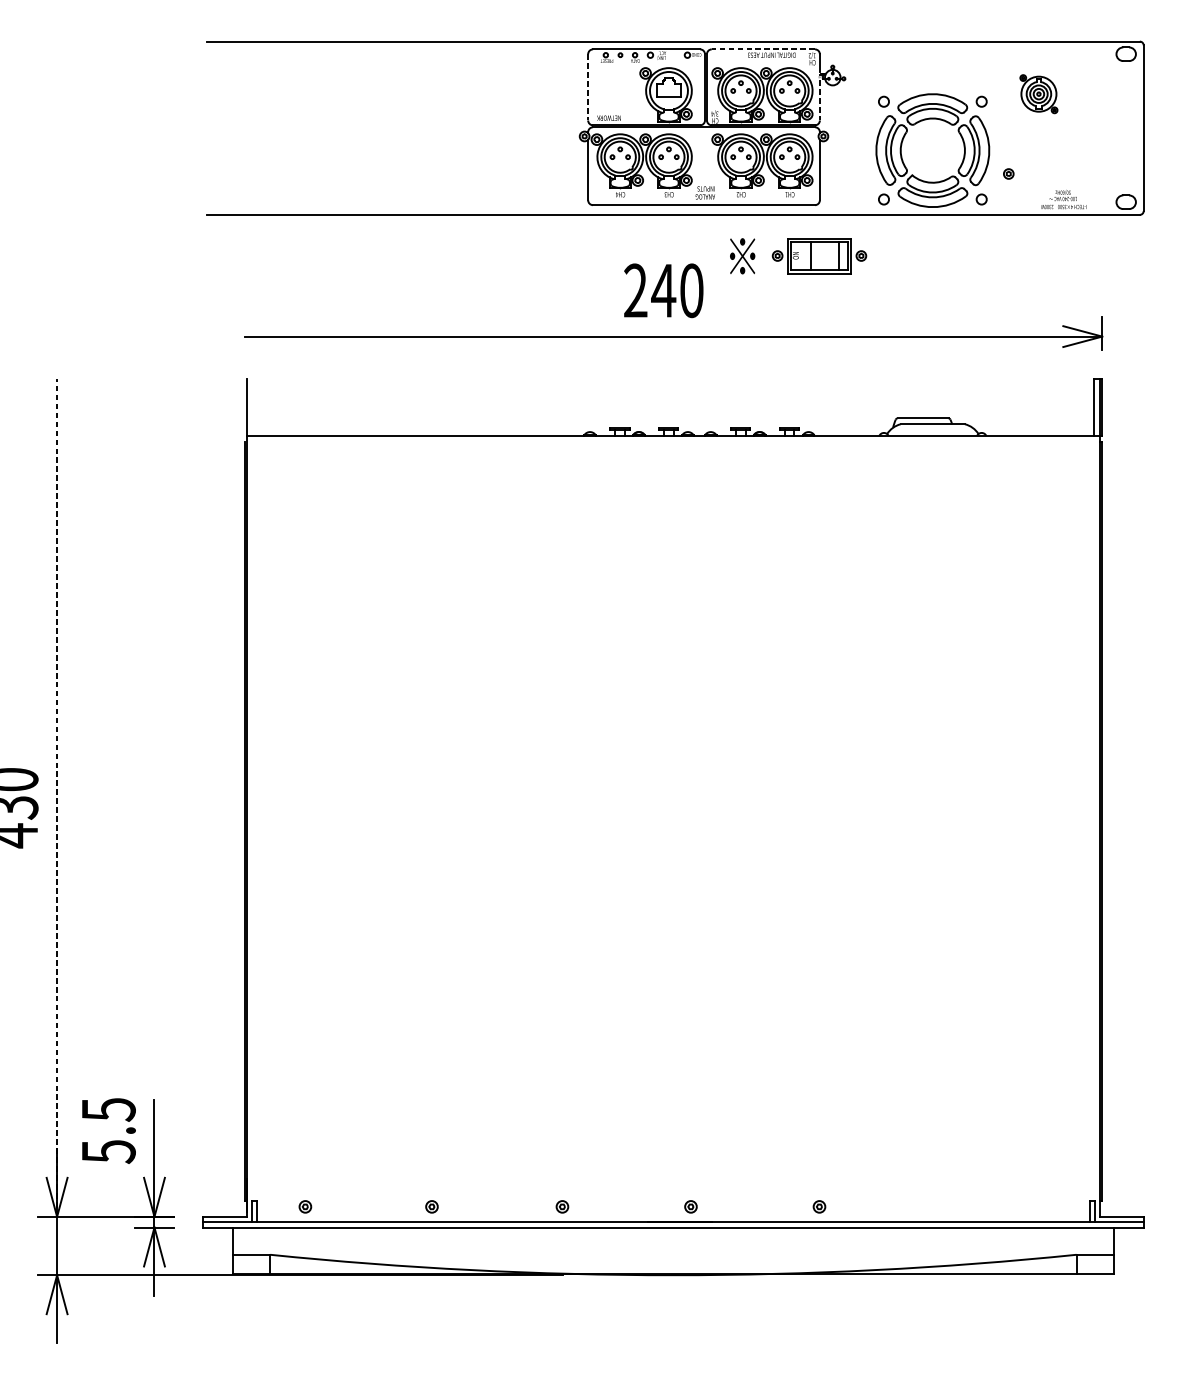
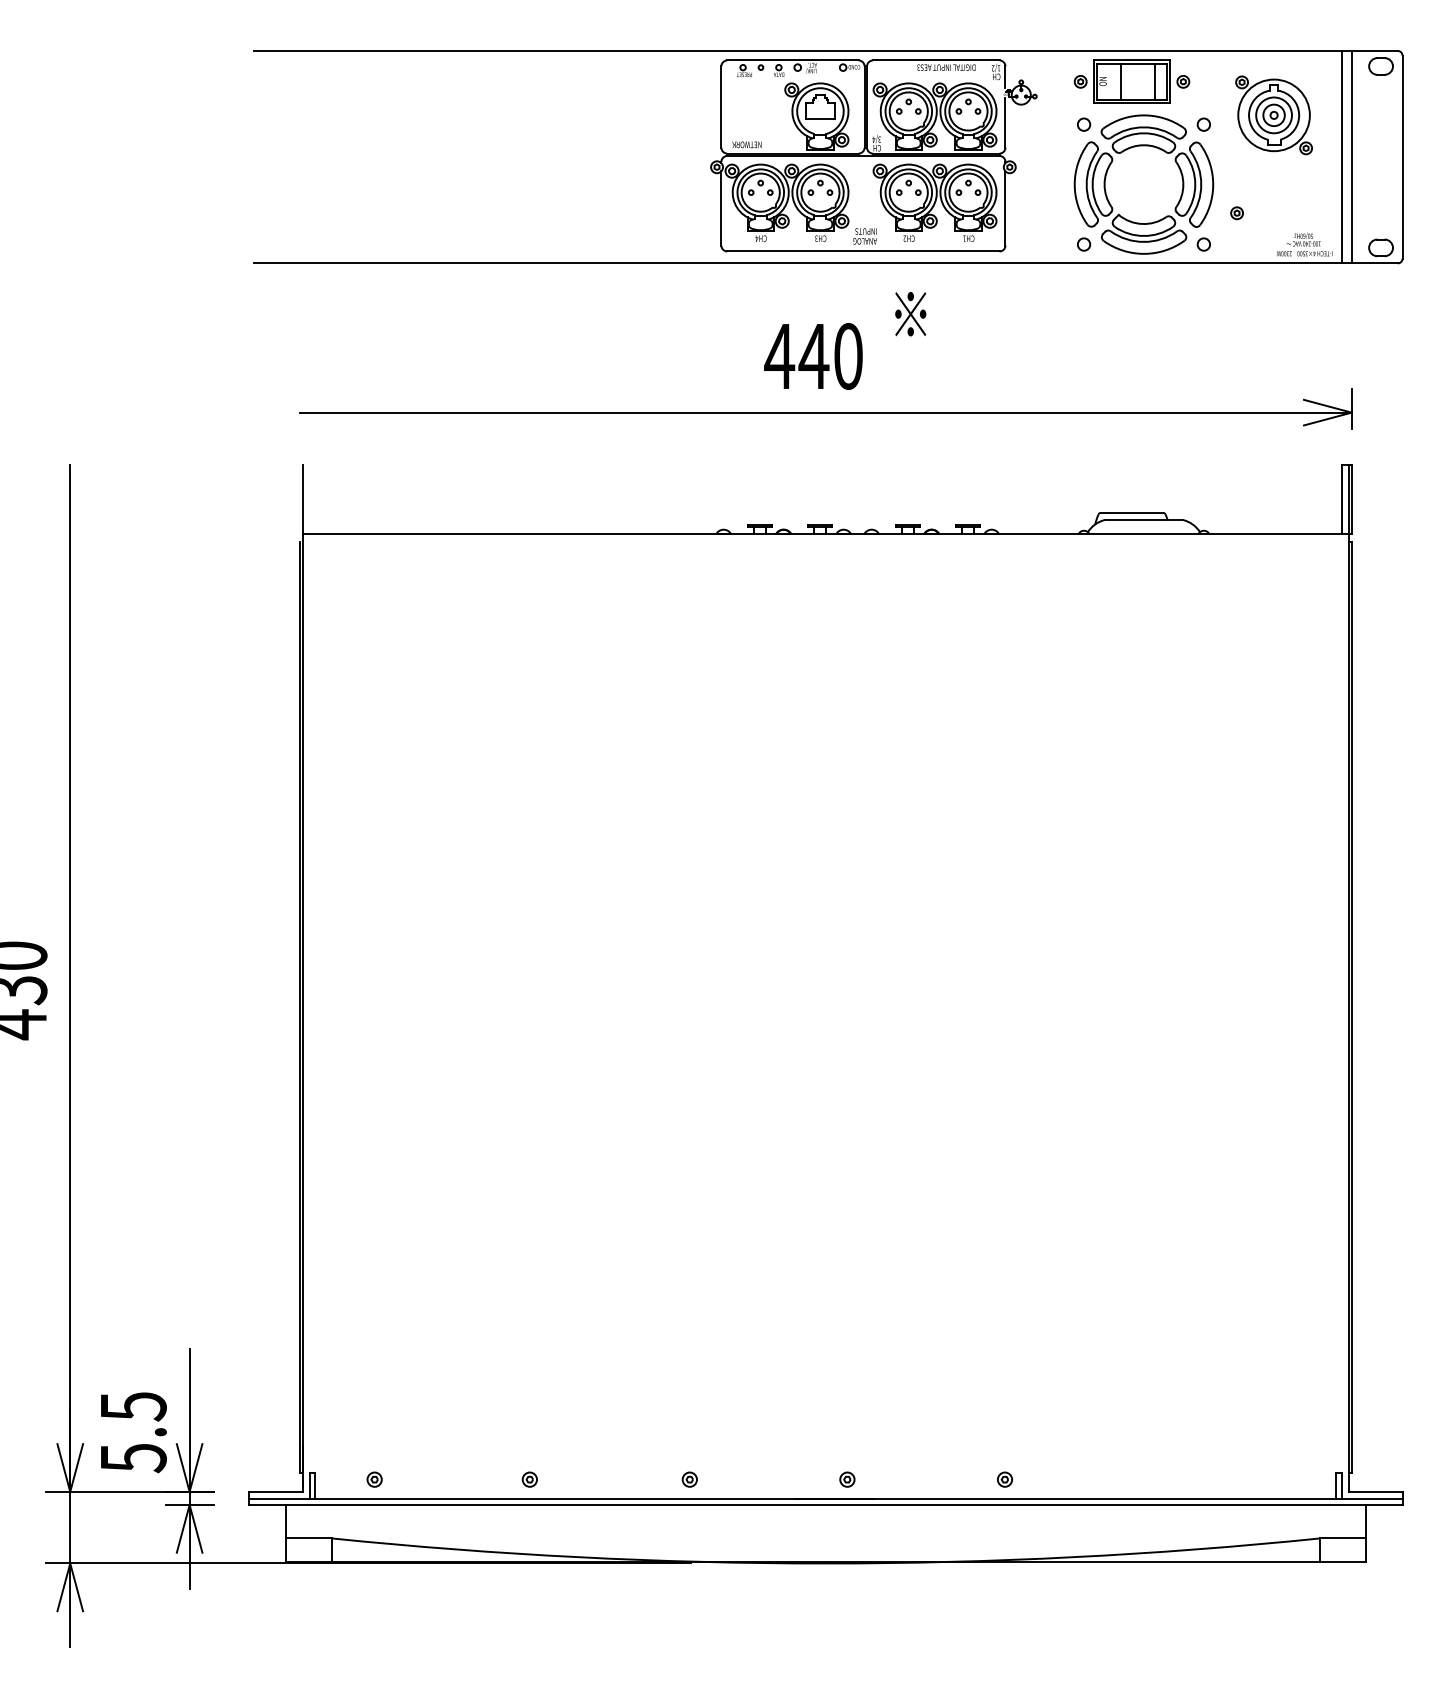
line: (762, 49) -> (935, 60), dashed -> solid
line: (588, 87) -> (721, 107), dashed -> solid
part: (1038, 94) -> (1273, 115), size x1.67
line: (819, 99) -> (1005, 122), dashed -> solid
line: (1094, 127) -> (1342, 156), added
line: (1102, 127) -> (1351, 156), added
part: (819, 255) -> (1131, 81), moved
text: (635, 290) -> (779, 355), 240 -> 440
line: (57, 798) -> (70, 978), dashed -> solid
text: (108, 1130) -> (133, 1432), moved

